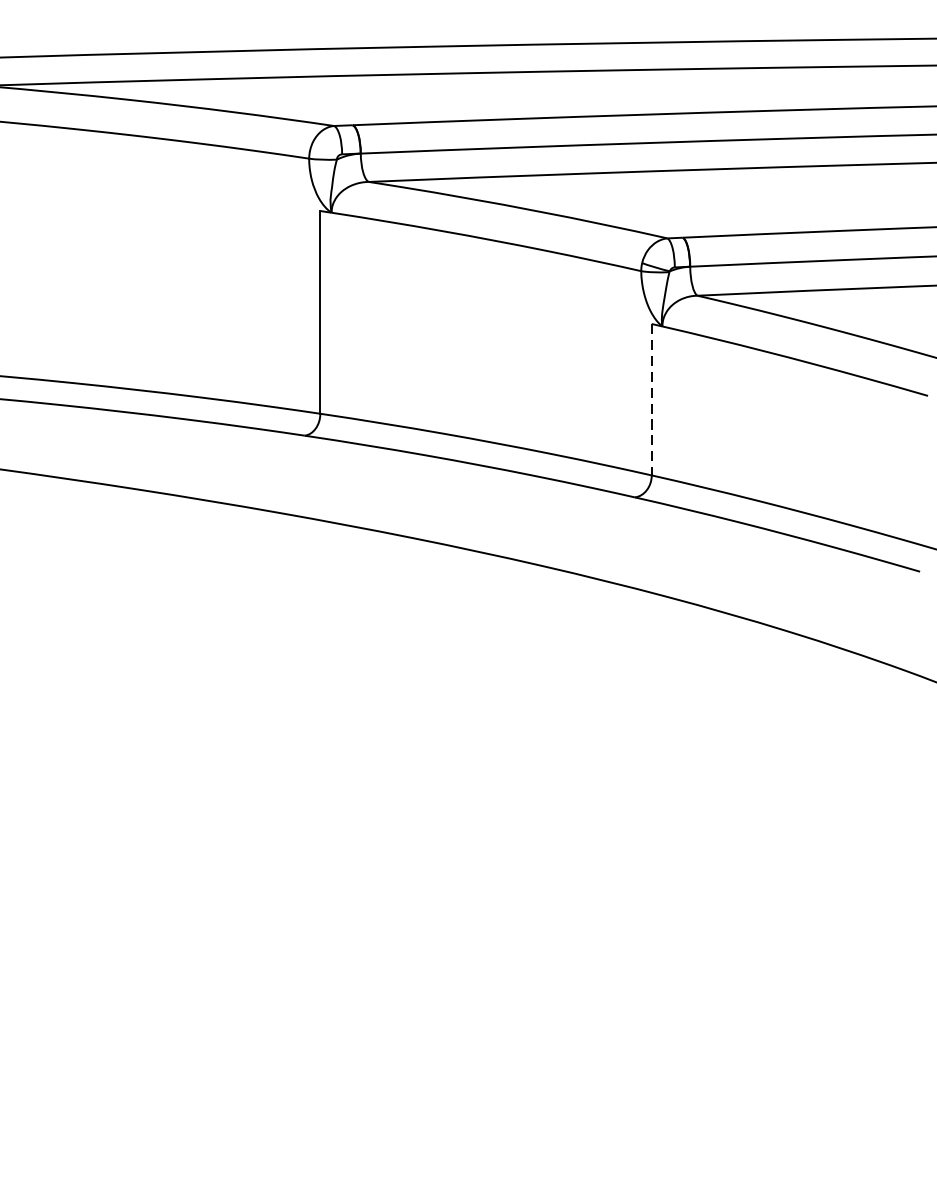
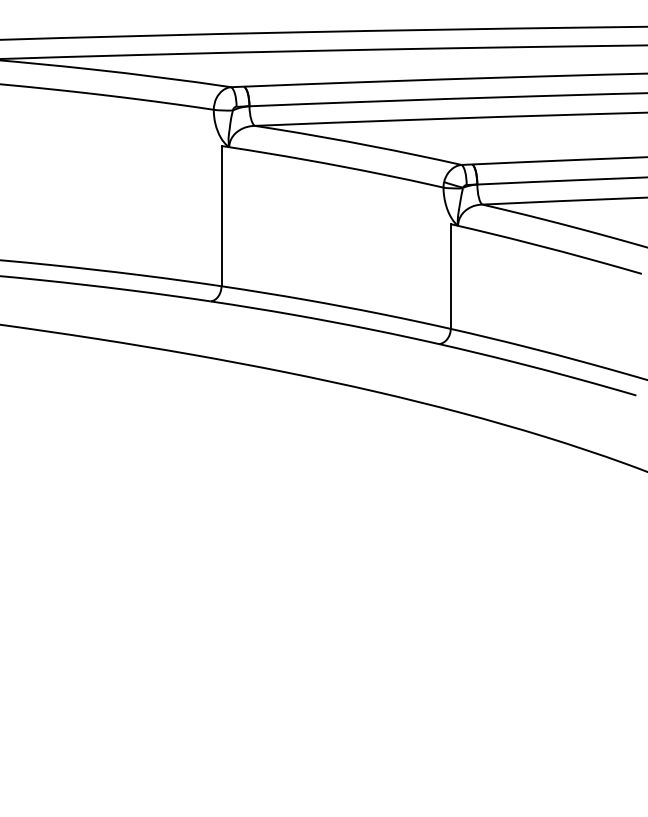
line: (651, 401) -> (450, 277), dashed -> solid

